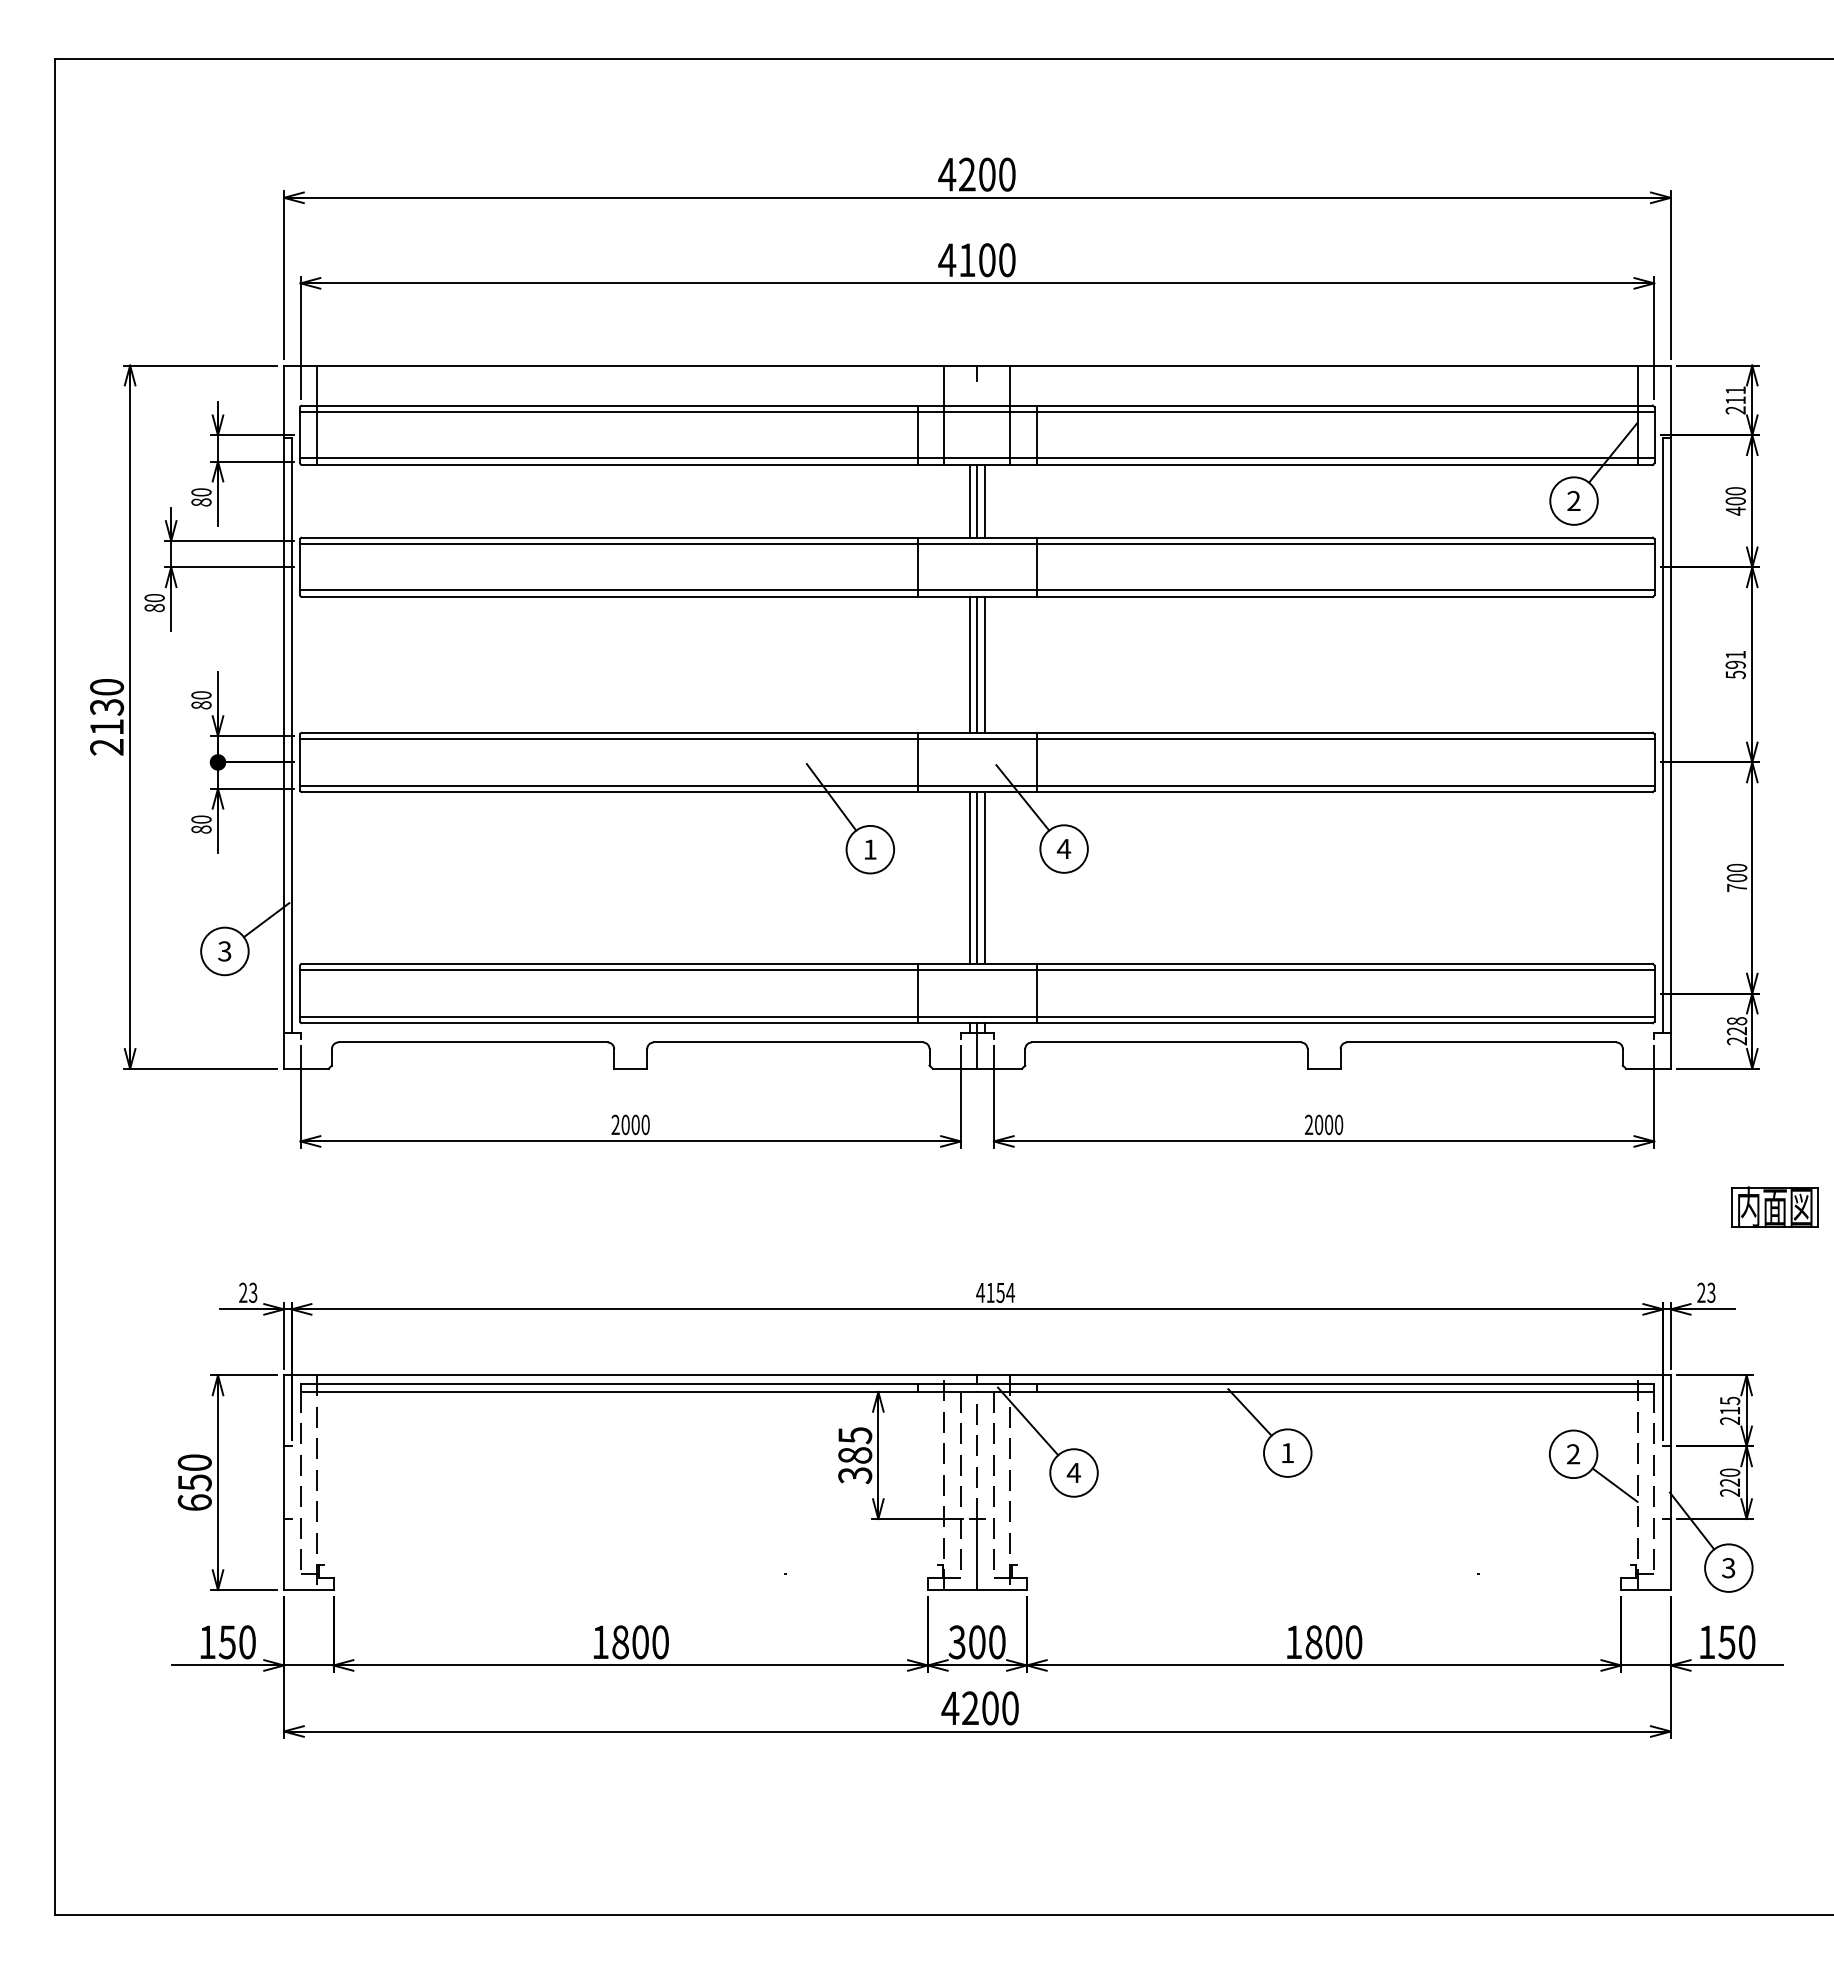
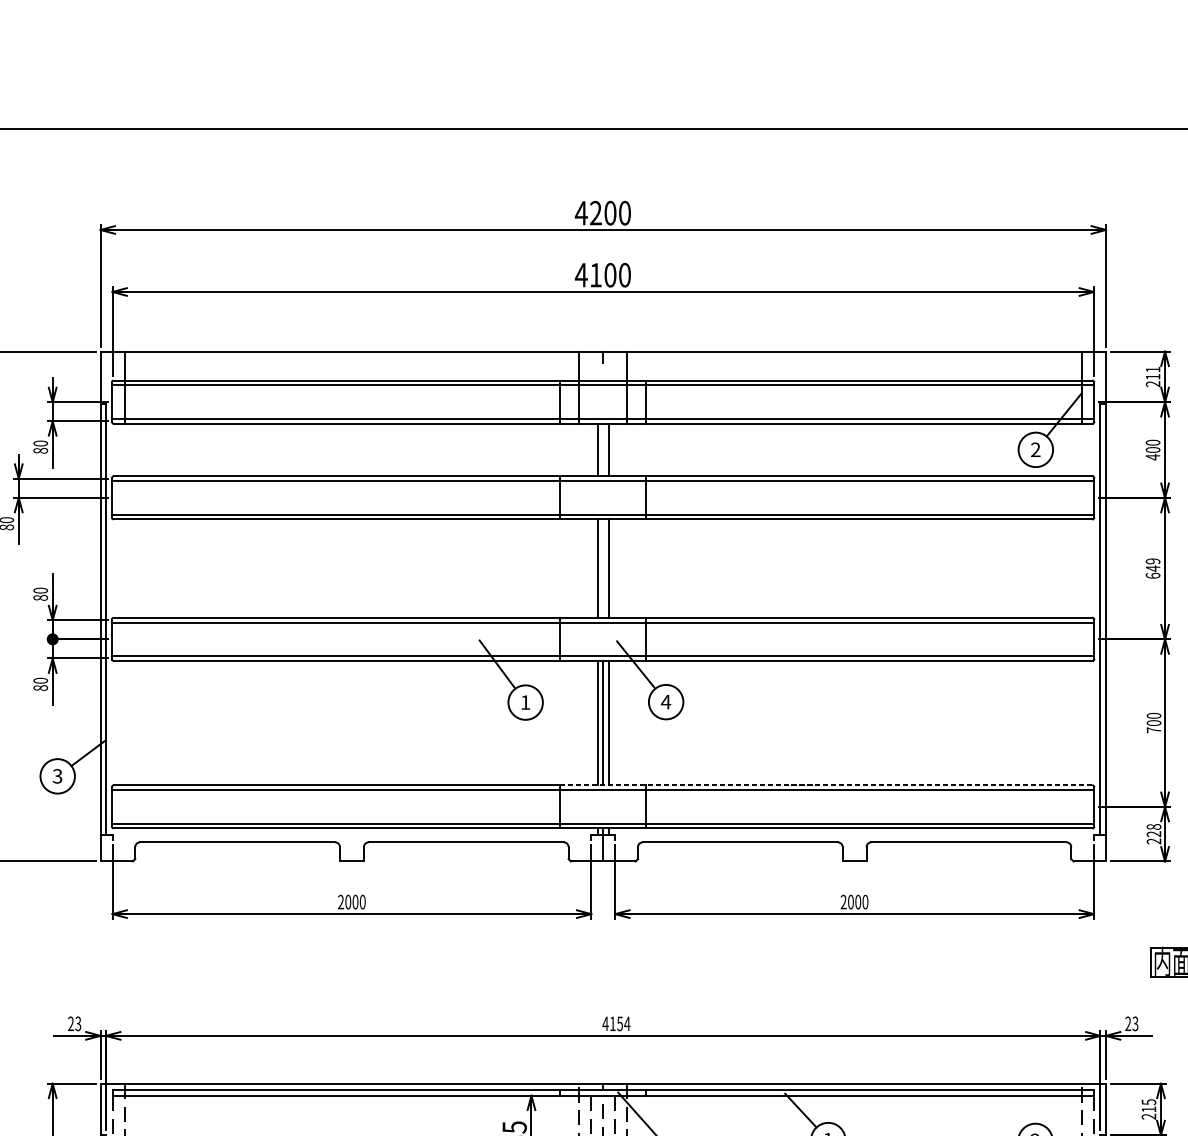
line: (977, 500) -> (603, 449), removed
line: (977, 664) -> (603, 568), removed
text: (1735, 664) -> (1152, 568), 591 -> 649
line: (1285, 963) -> (826, 785), solid -> dashed

